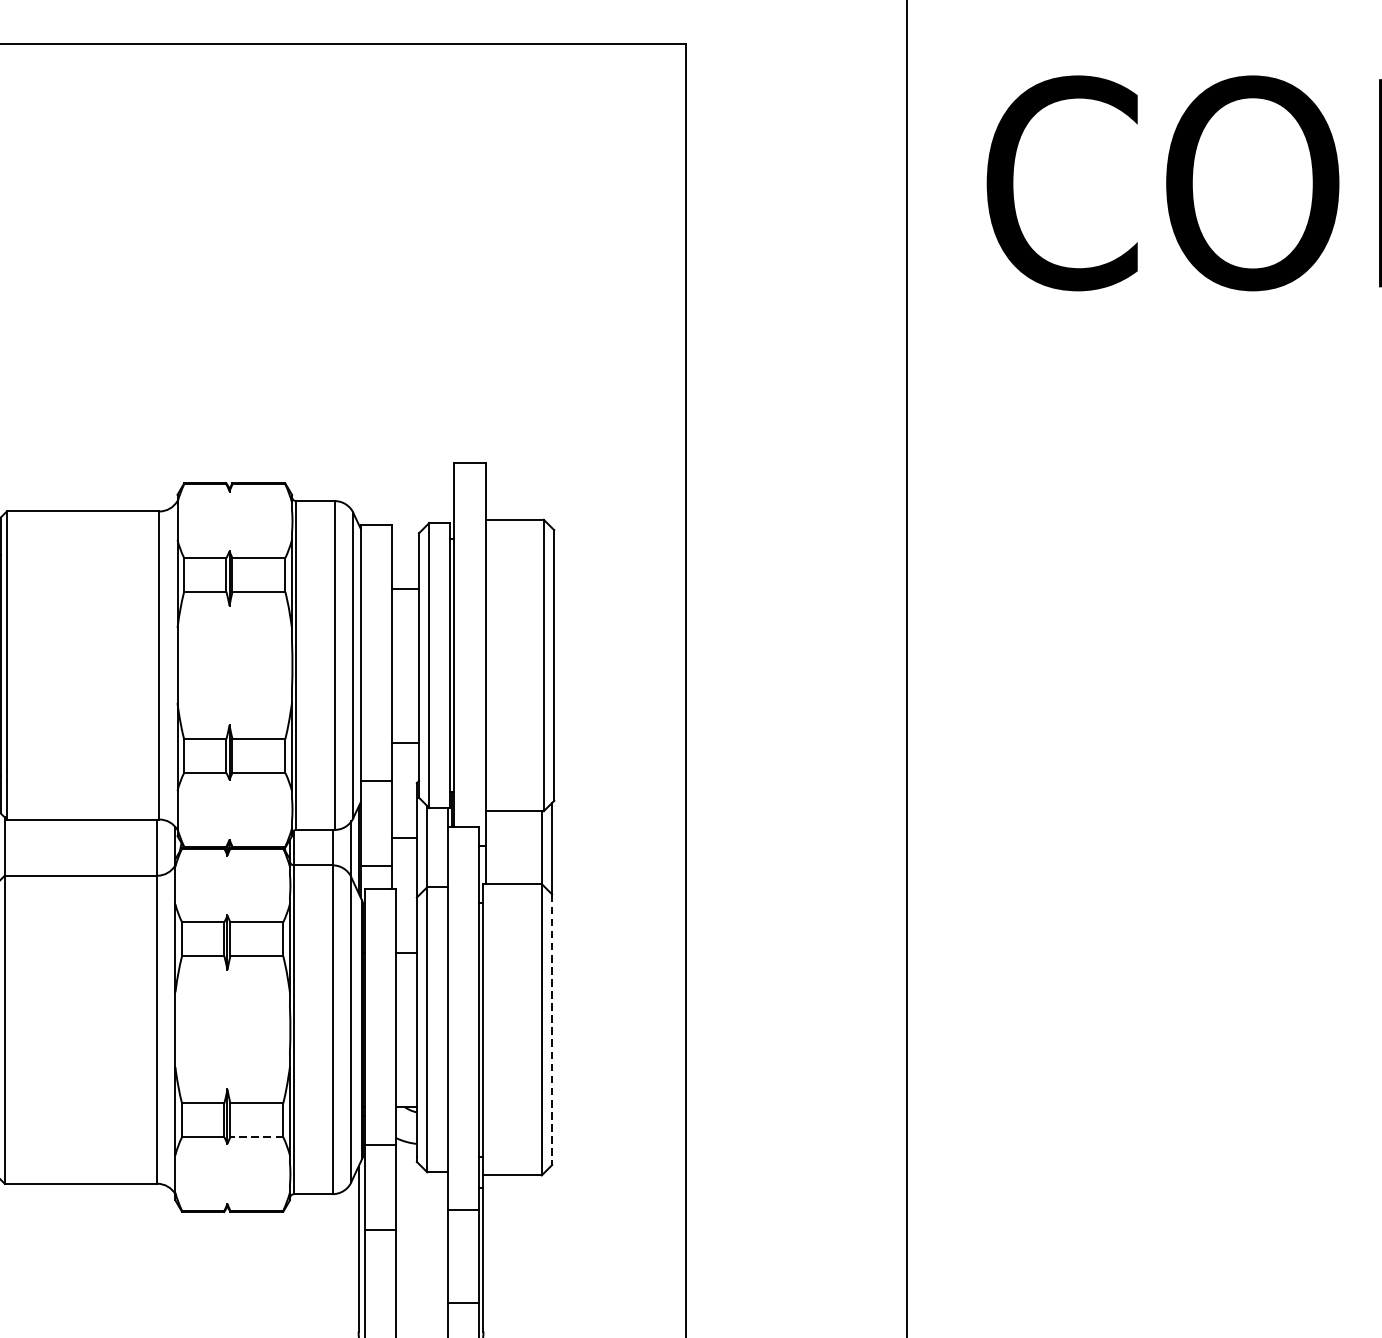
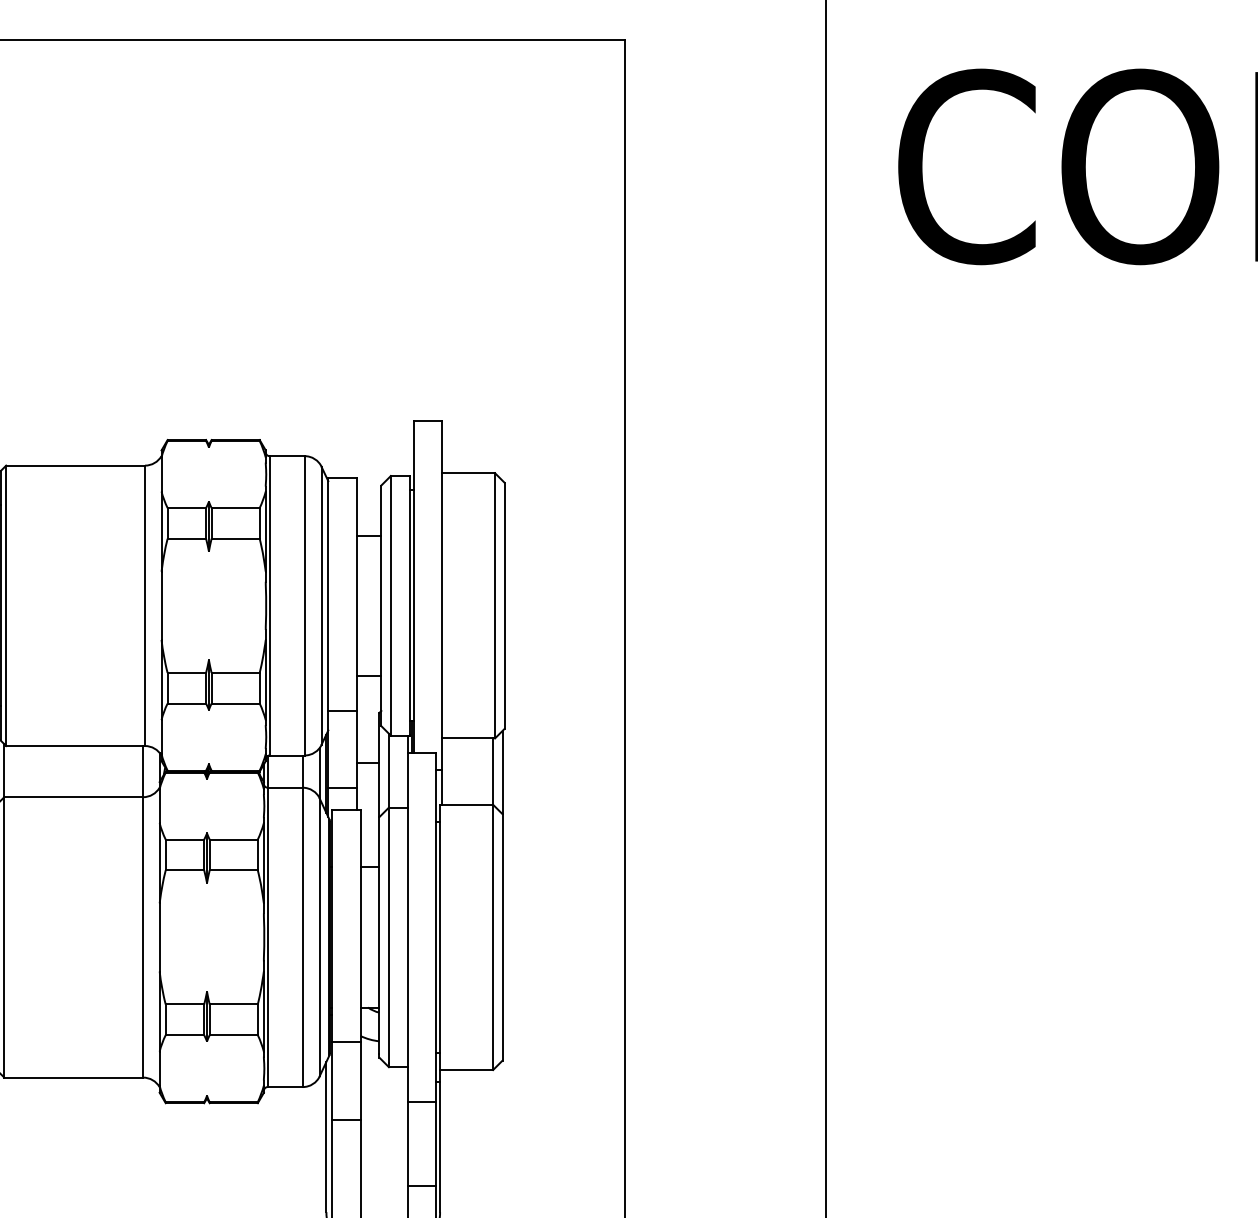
line: (552, 1029) -> (502, 937), dashed -> solid
line: (256, 1137) -> (233, 1035), dashed -> solid

